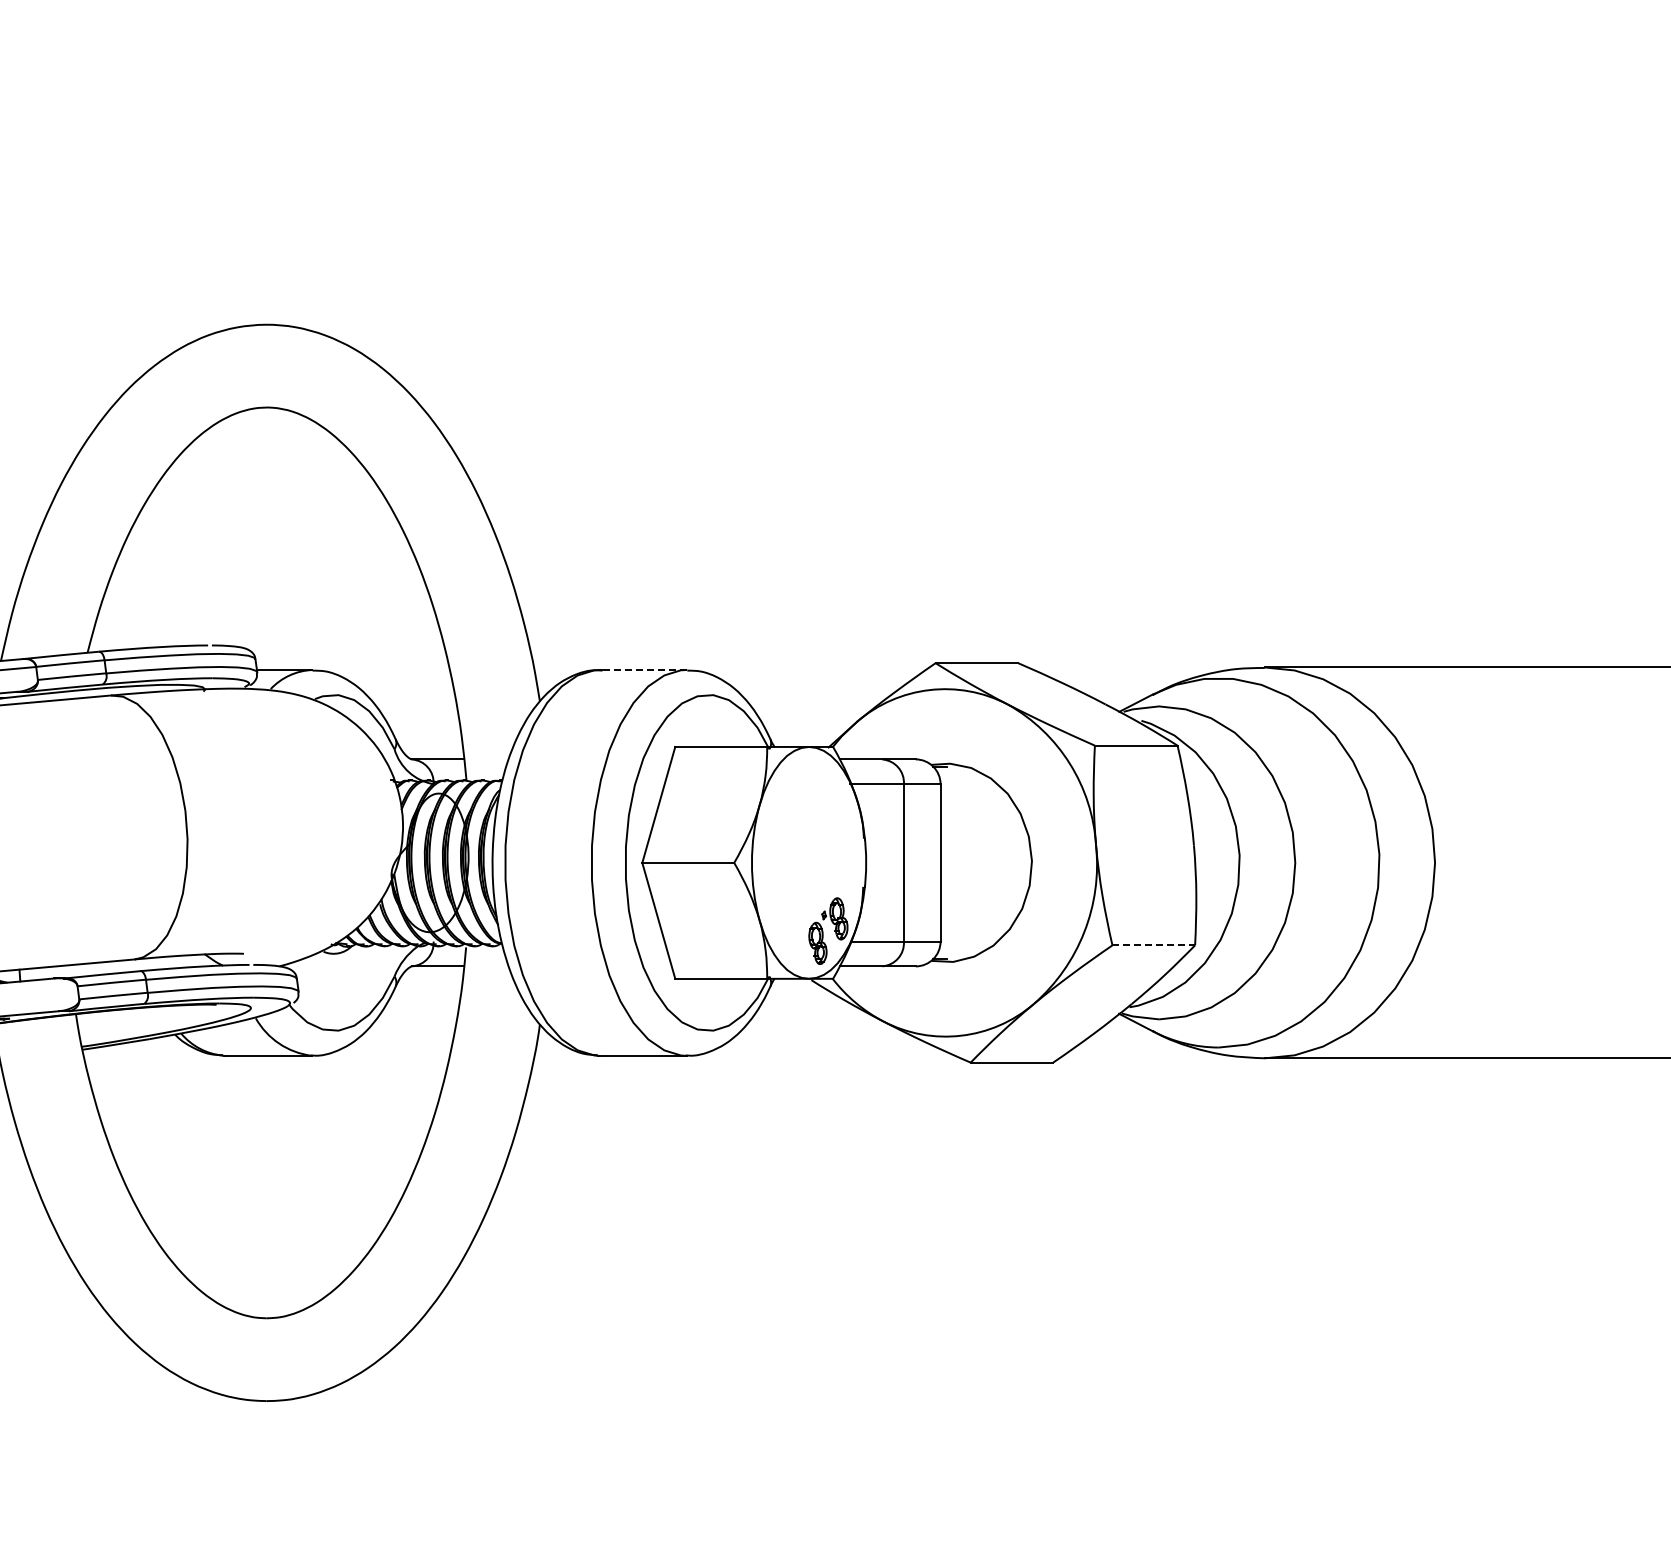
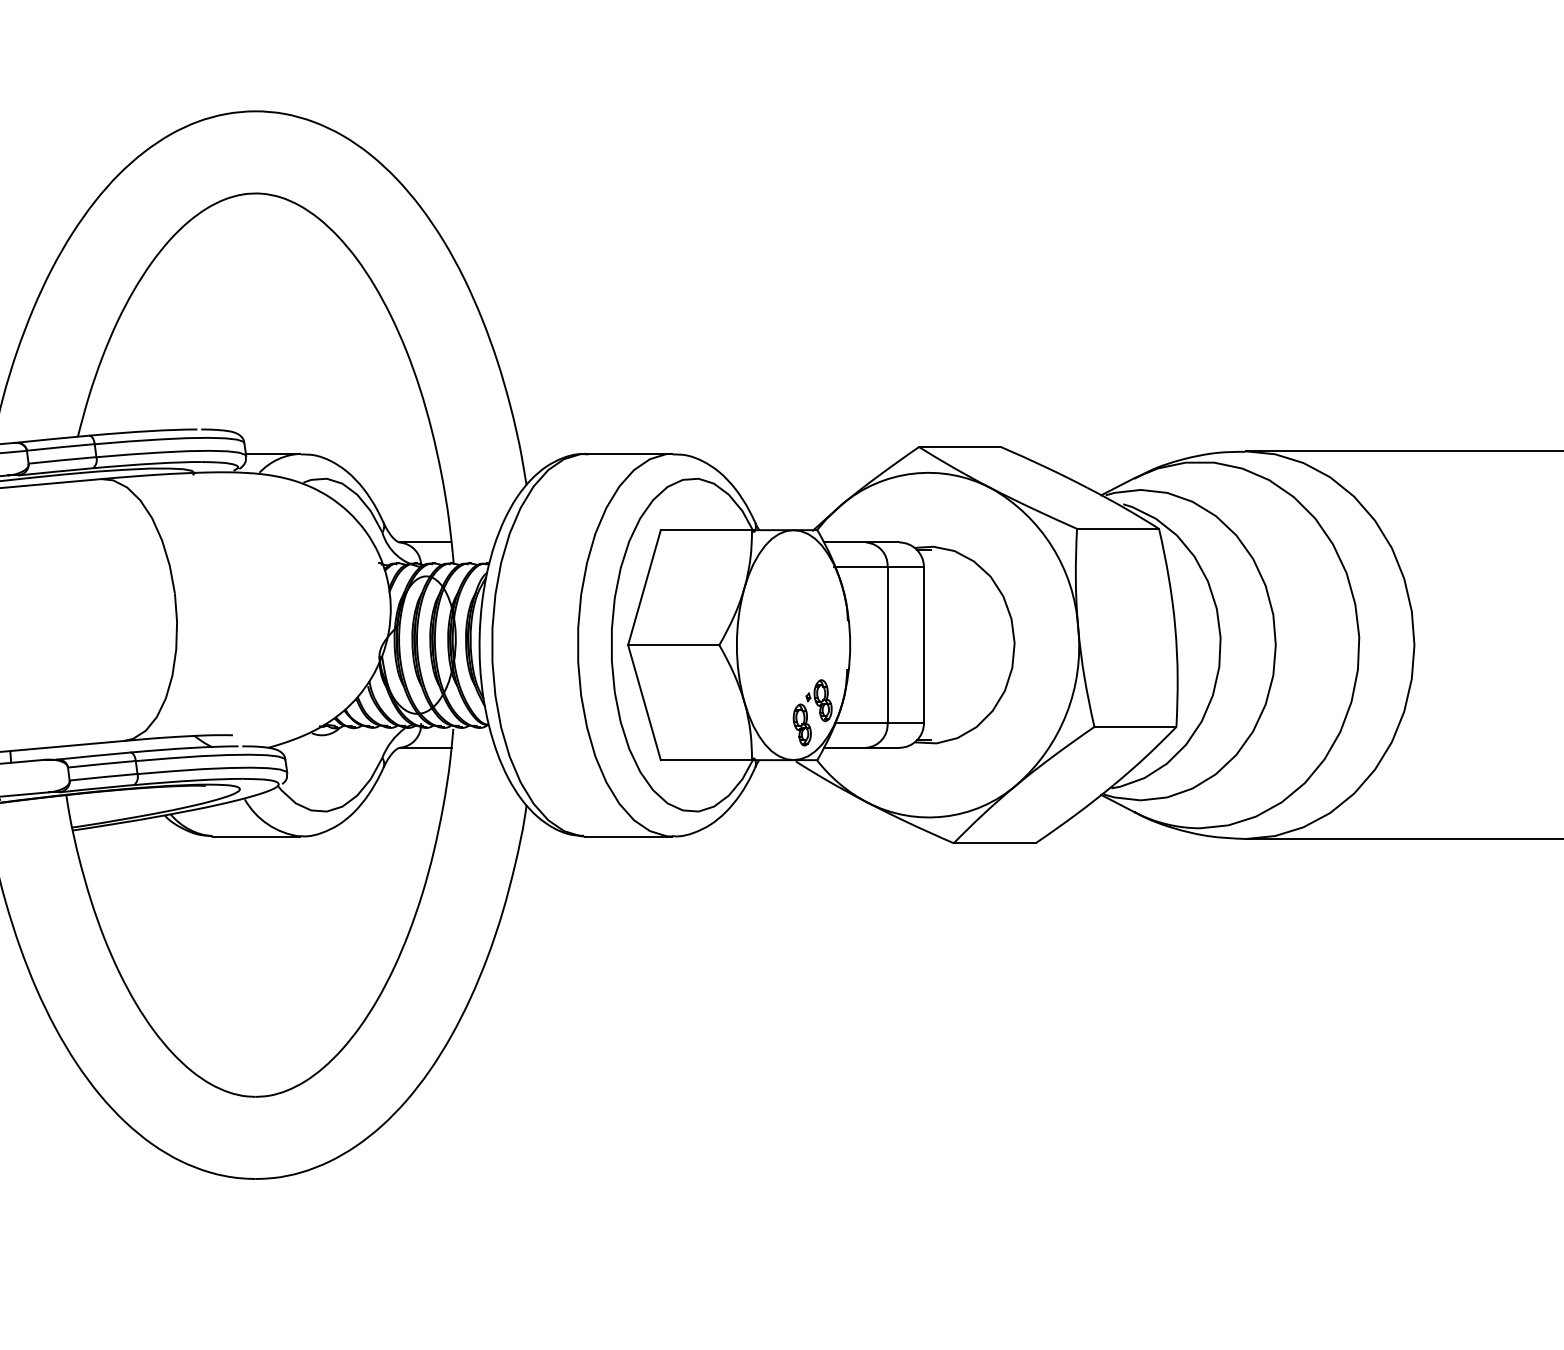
line: (642, 669) -> (628, 453), dashed -> solid
line: (1154, 945) -> (1136, 727), dashed -> solid

